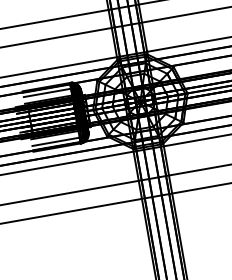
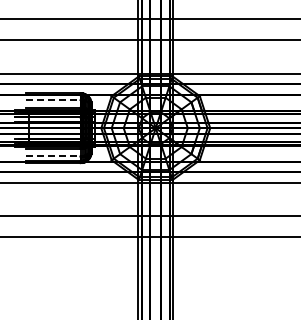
line: (48, 93) -> (54, 100), solid -> dashed
line: (56, 141) -> (54, 156), solid -> dashed

